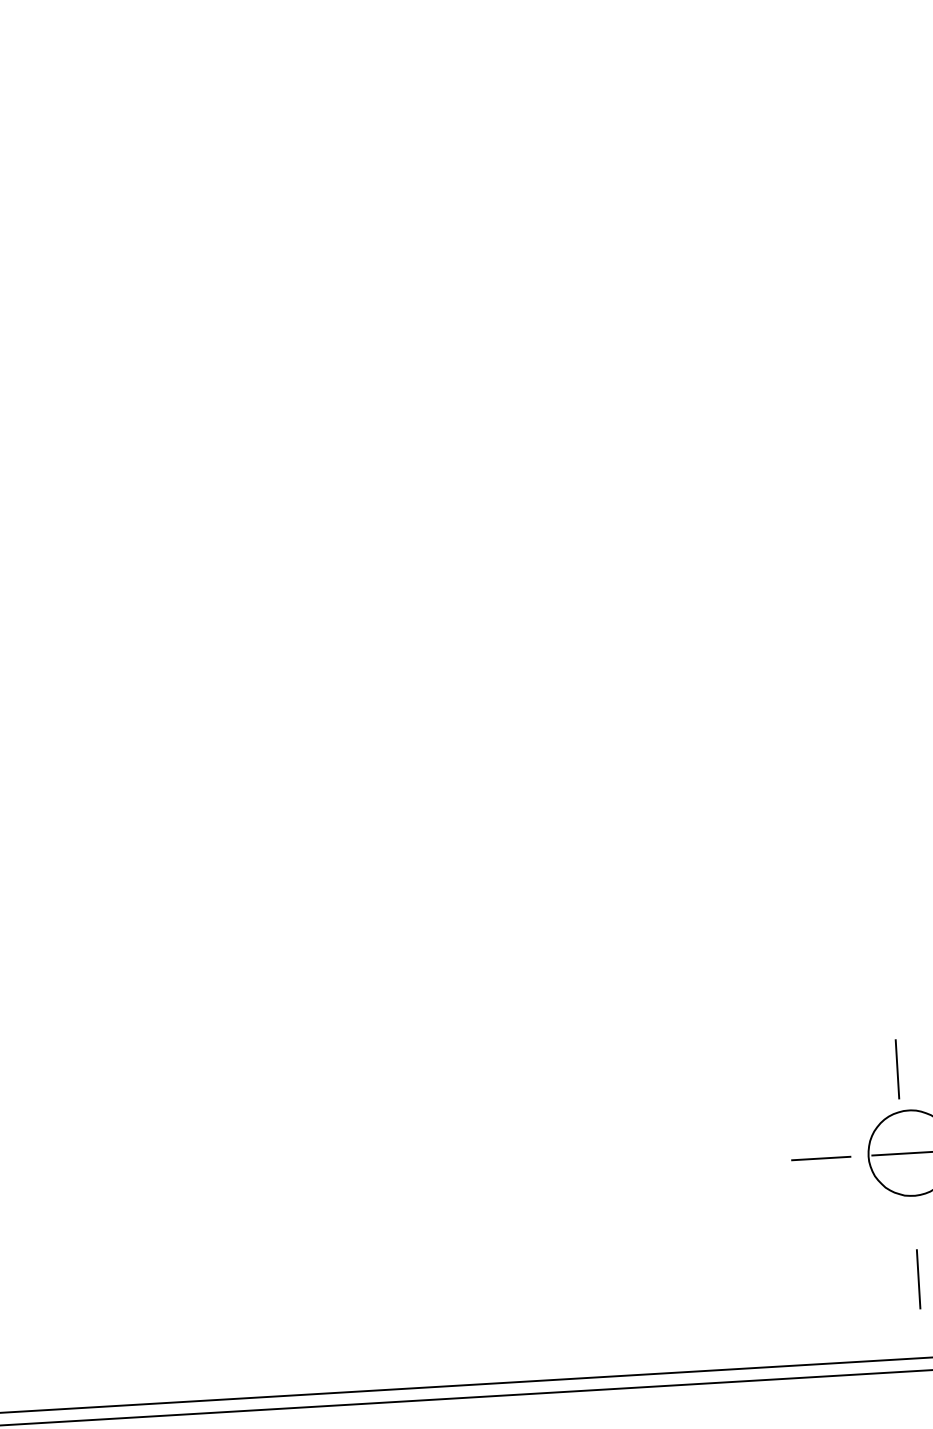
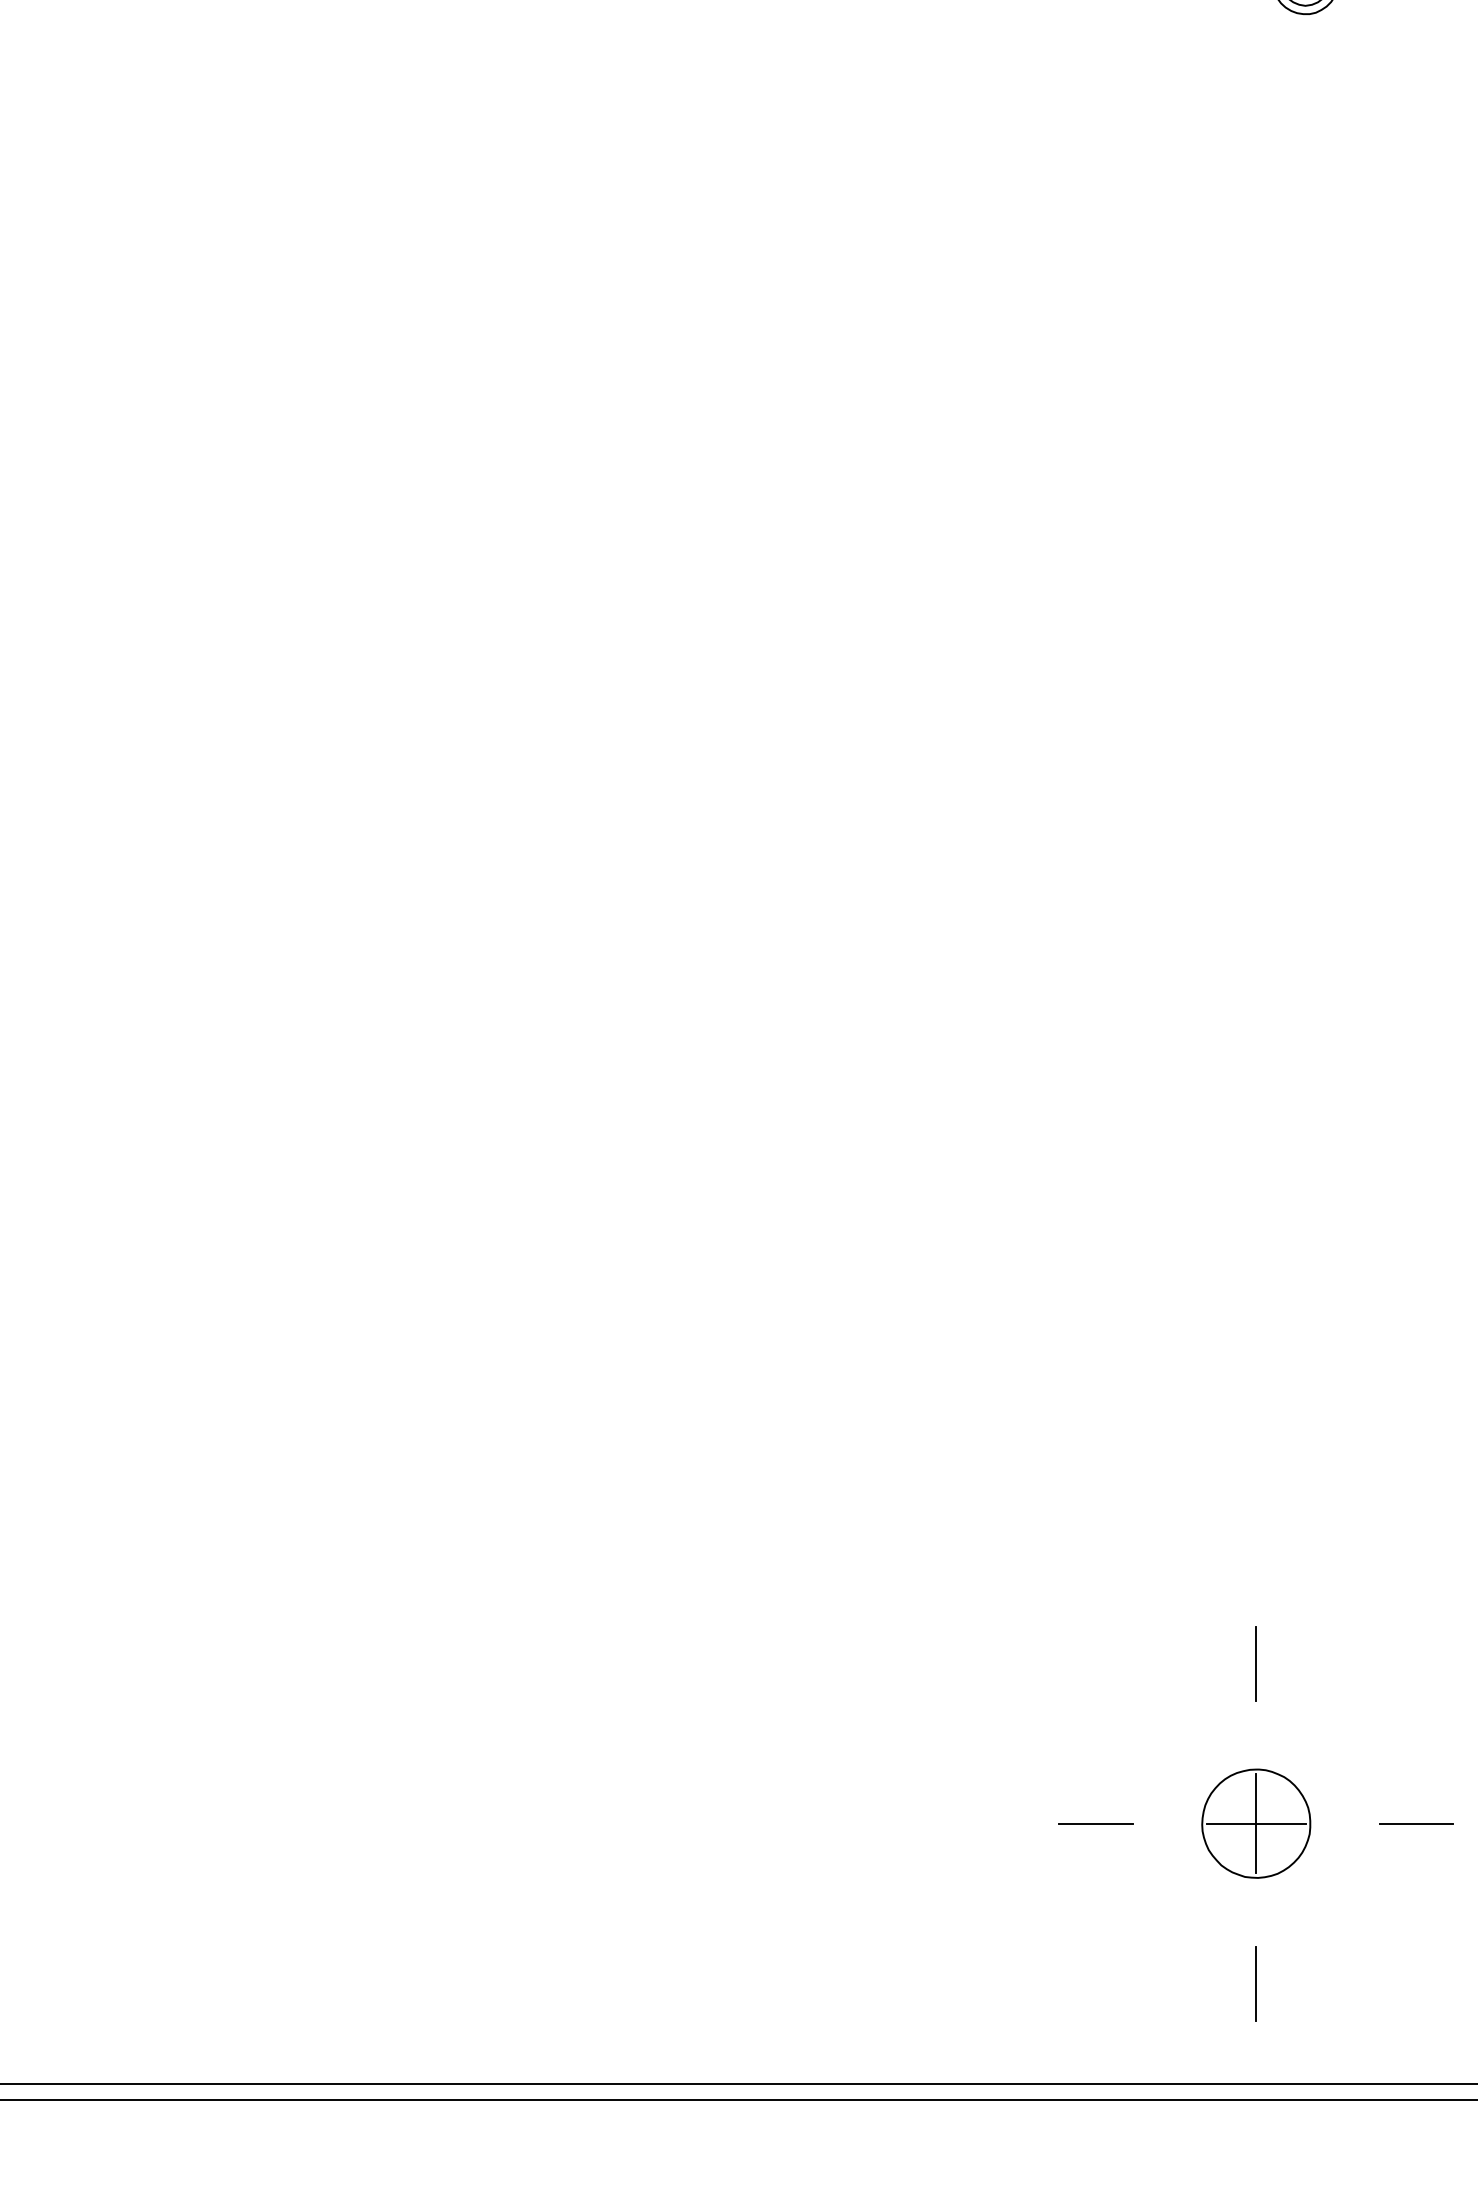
line: (896, 1069) -> (1255, 1663), moved
line: (911, 1152) -> (1256, 1823), added
line: (820, 1158) -> (1095, 1823), moved

